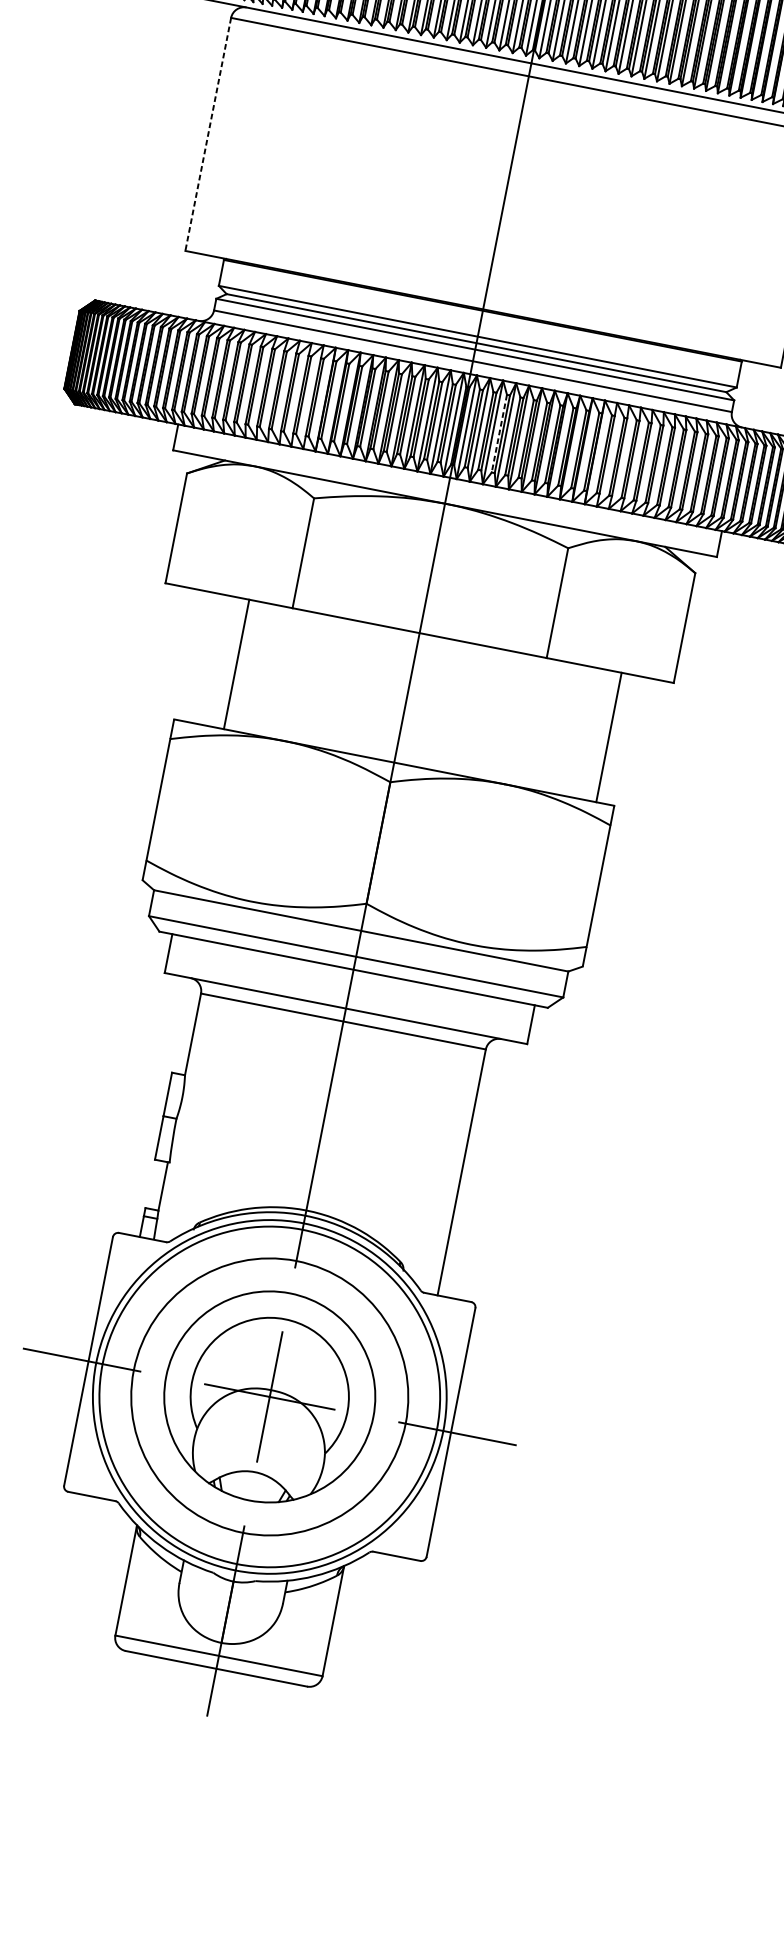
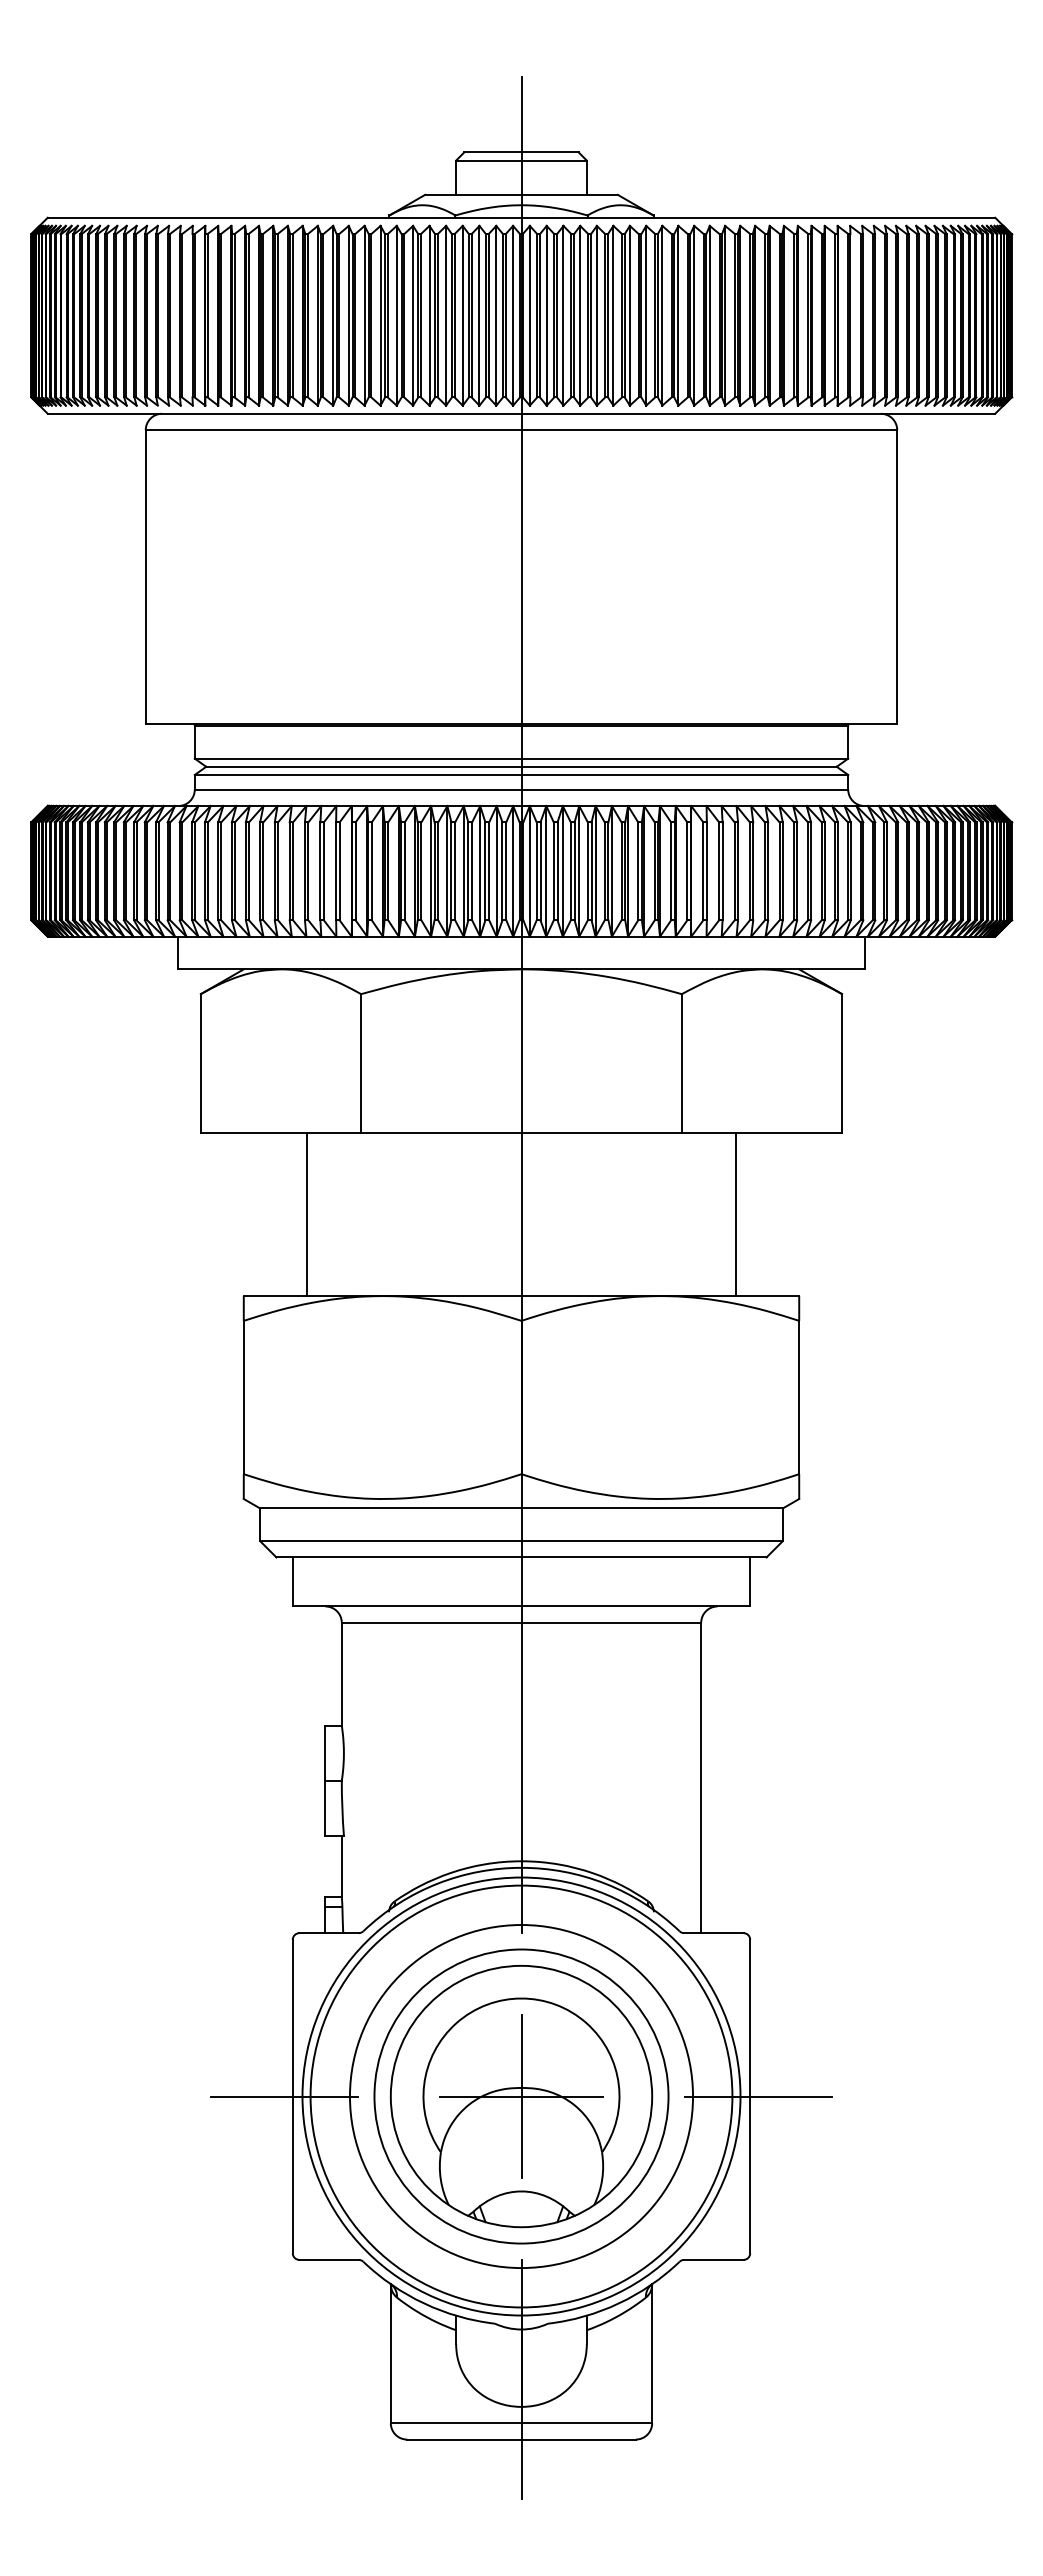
line: (207, 134) -> (145, 577), dashed -> solid
line: (499, 433) -> (570, 871), dashed -> solid
line: (609, 737) -> (736, 1214), moved
circle: (269, 1396) -> (521, 2096), added

